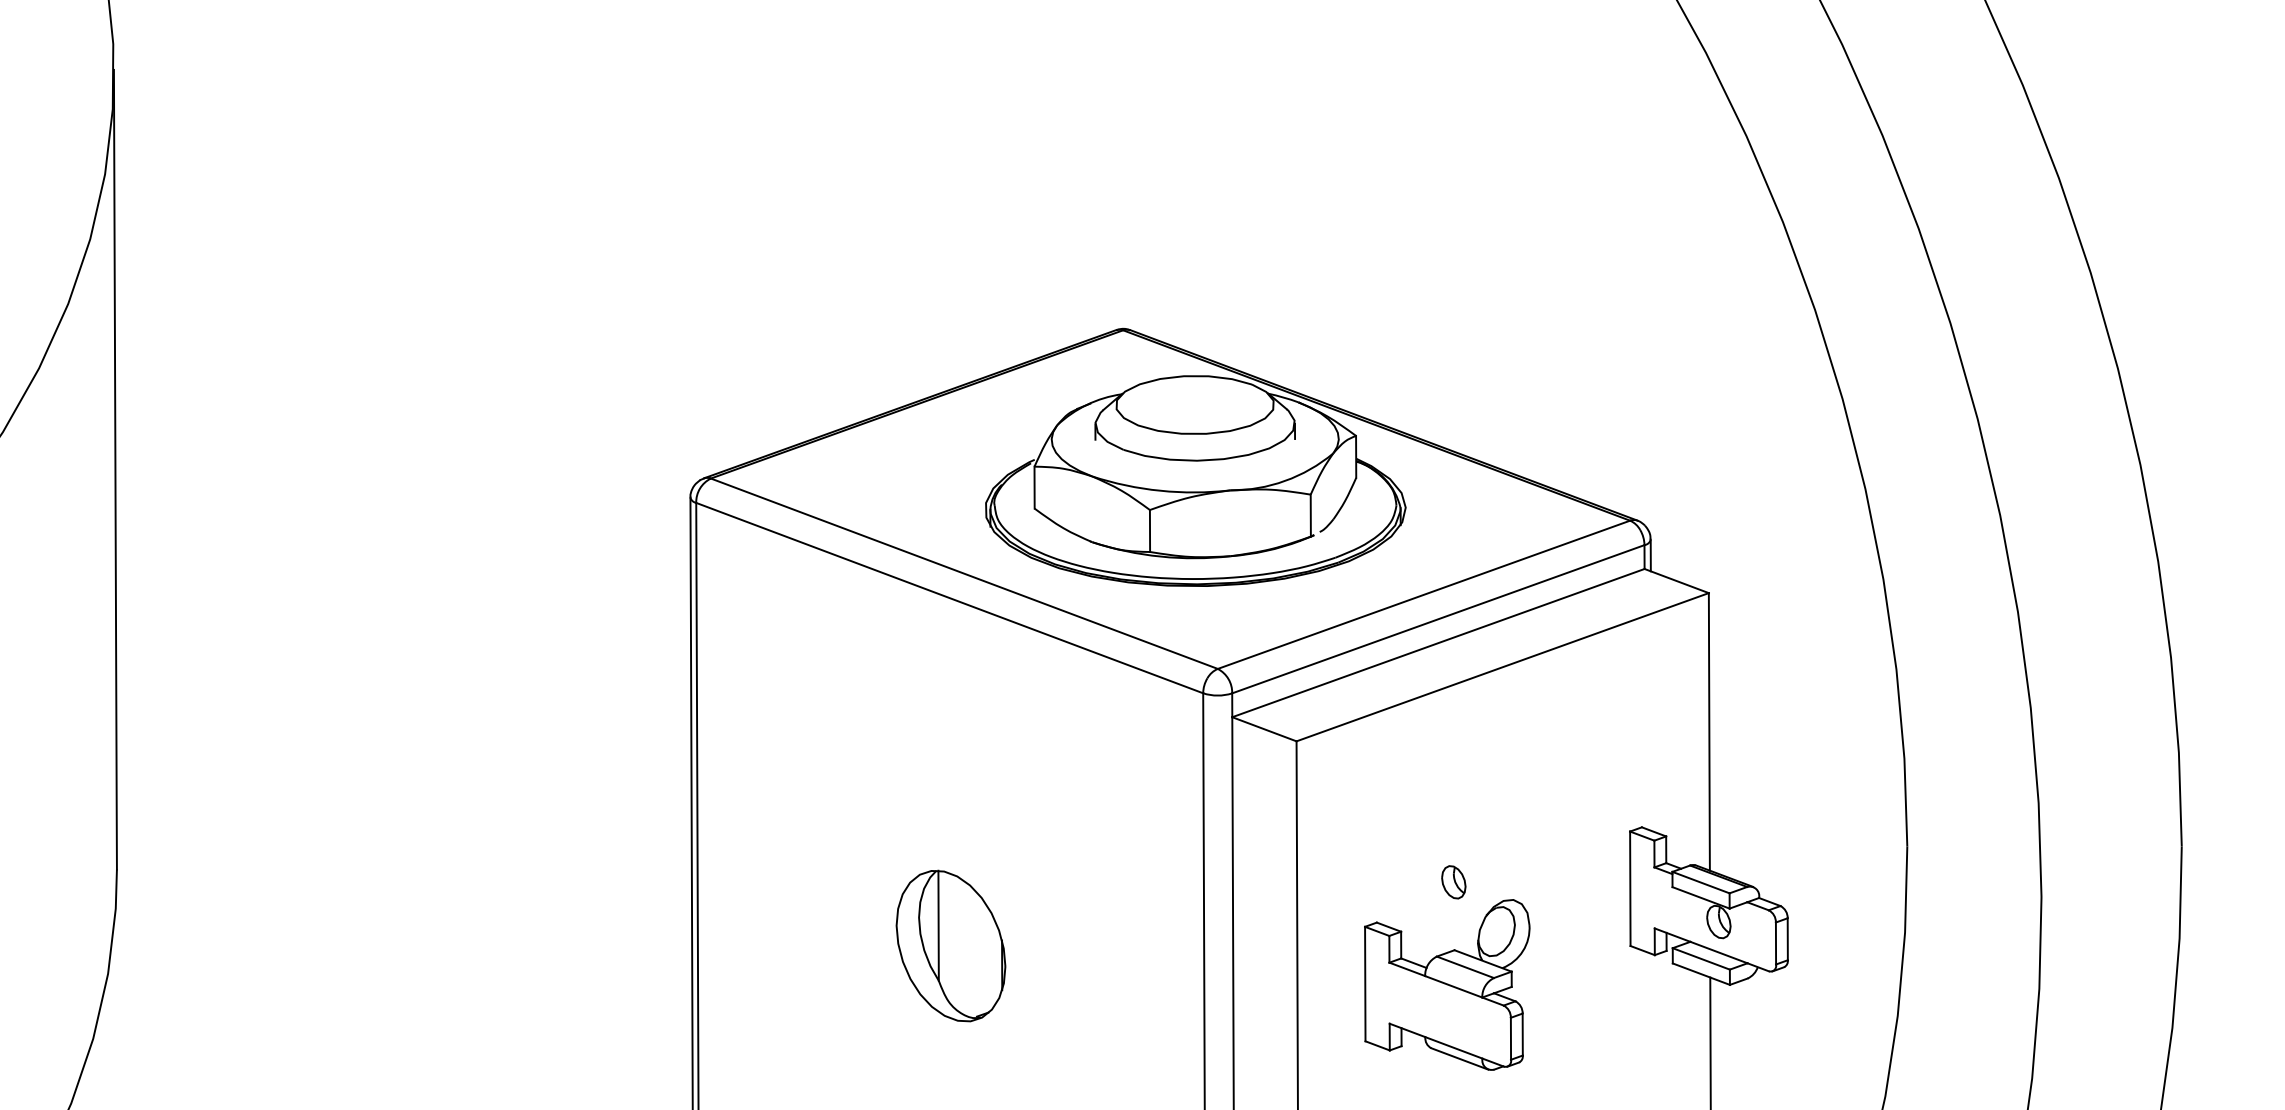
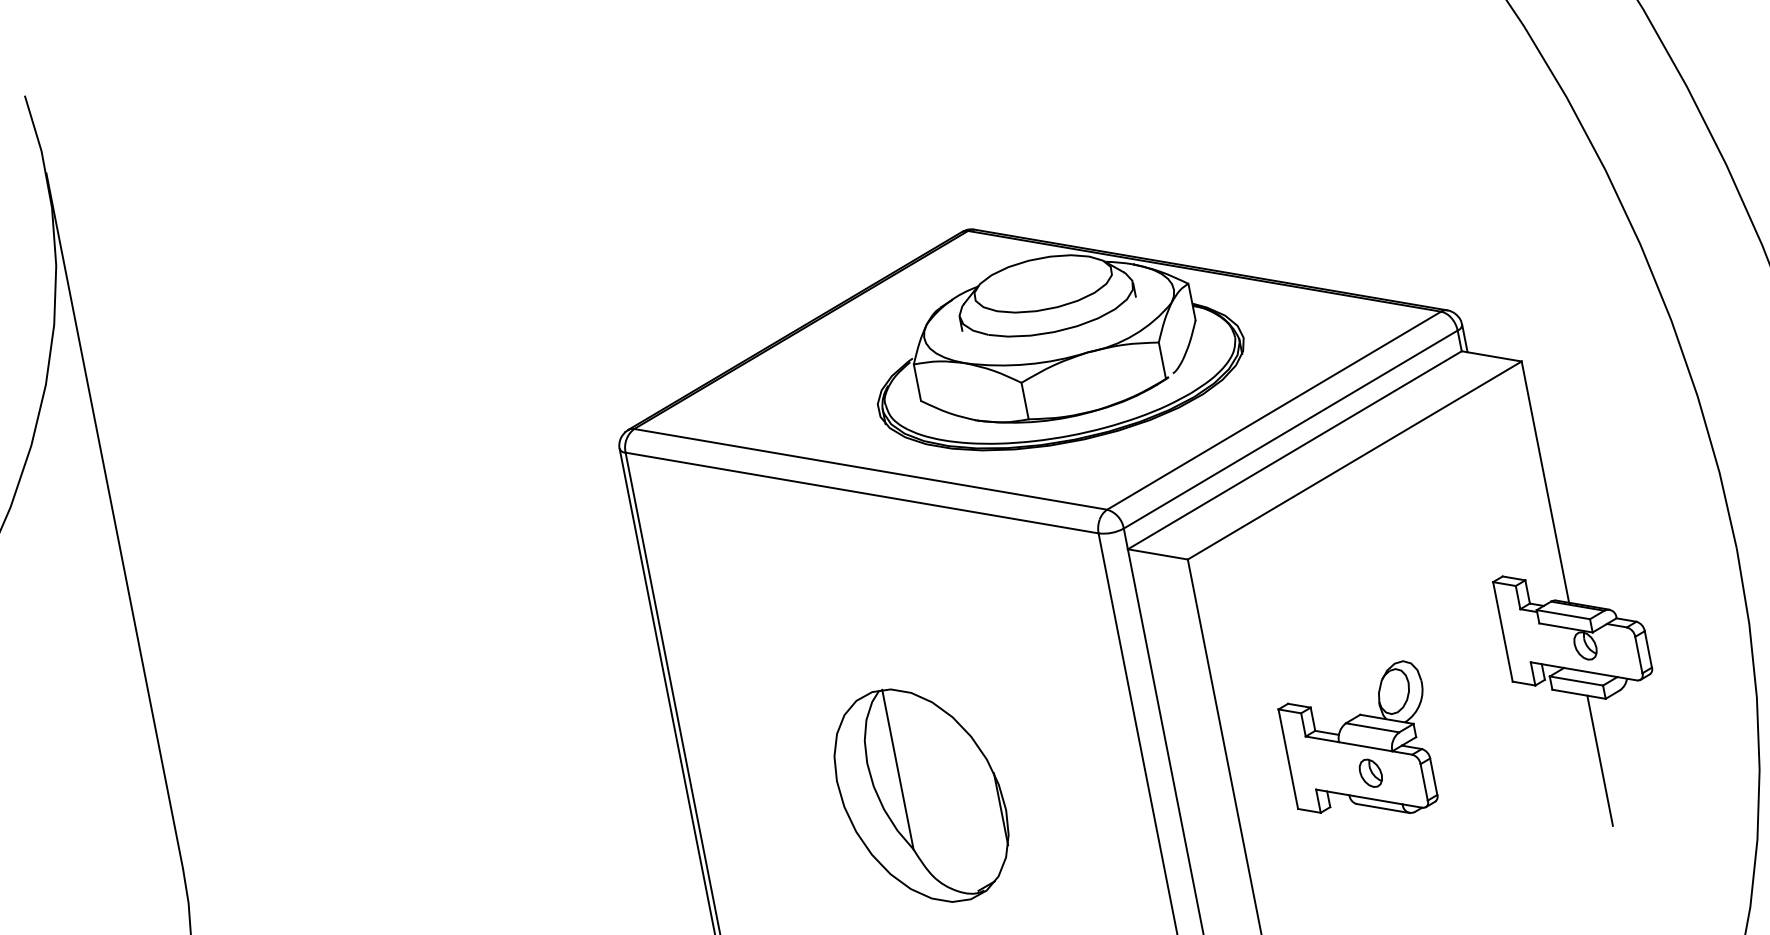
part: (1453, 882) -> (1370, 773), moved
part: (950, 945) -> (920, 795), size x1.67

